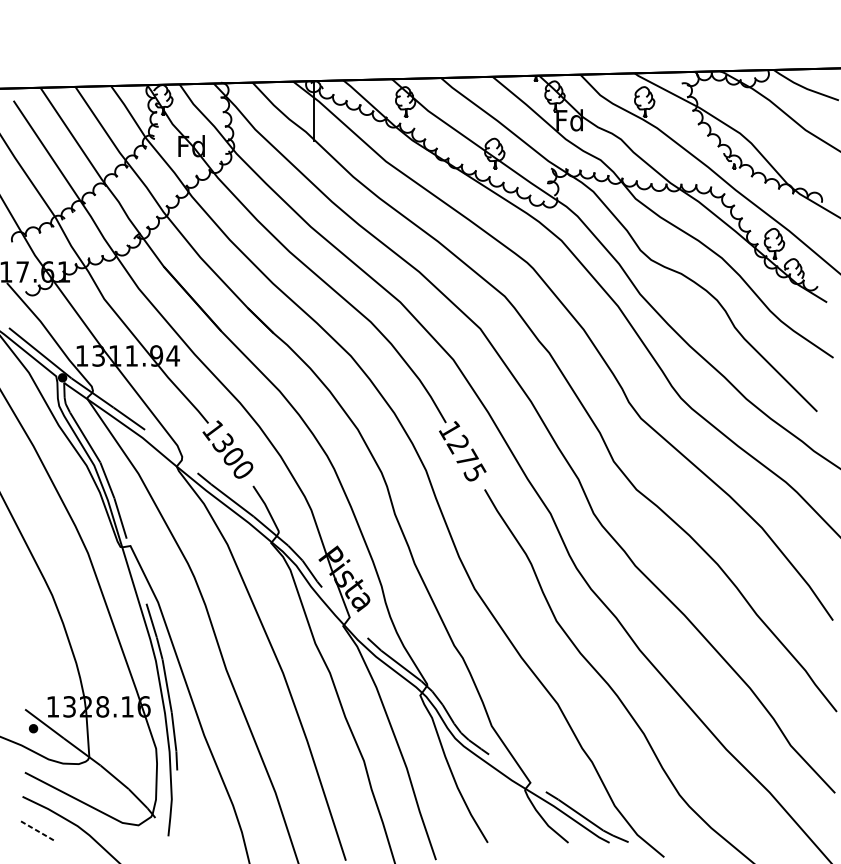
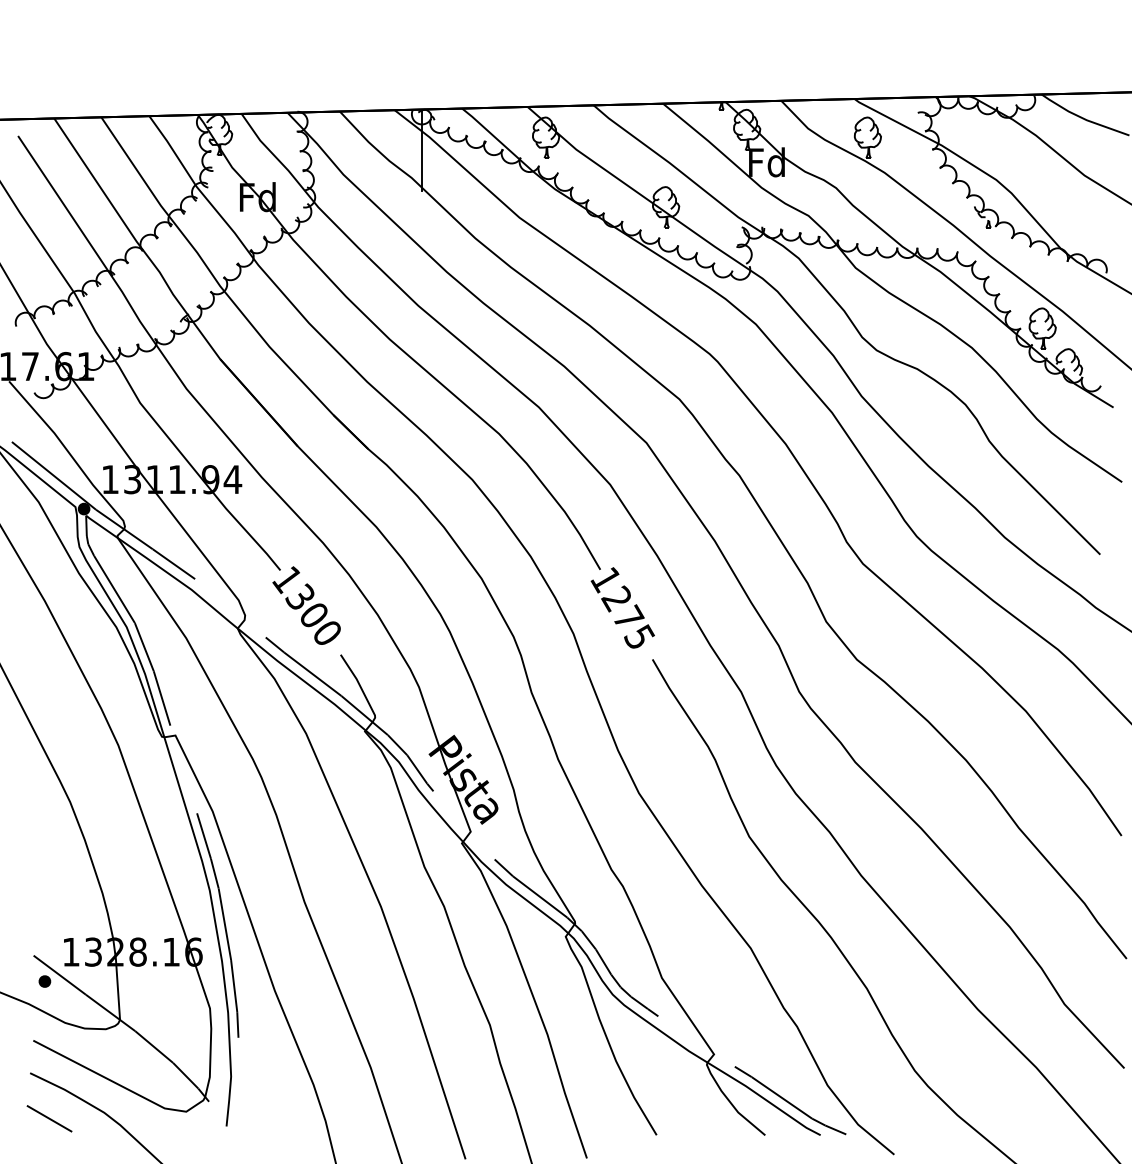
line: (36, 830) -> (49, 1118), dashed -> solid

